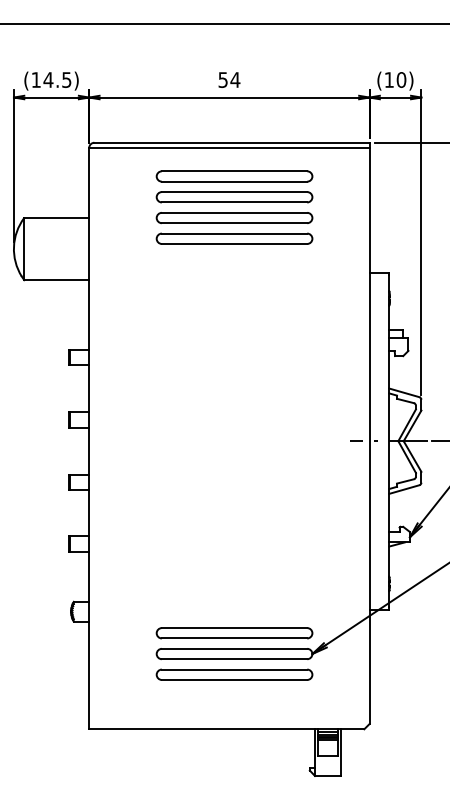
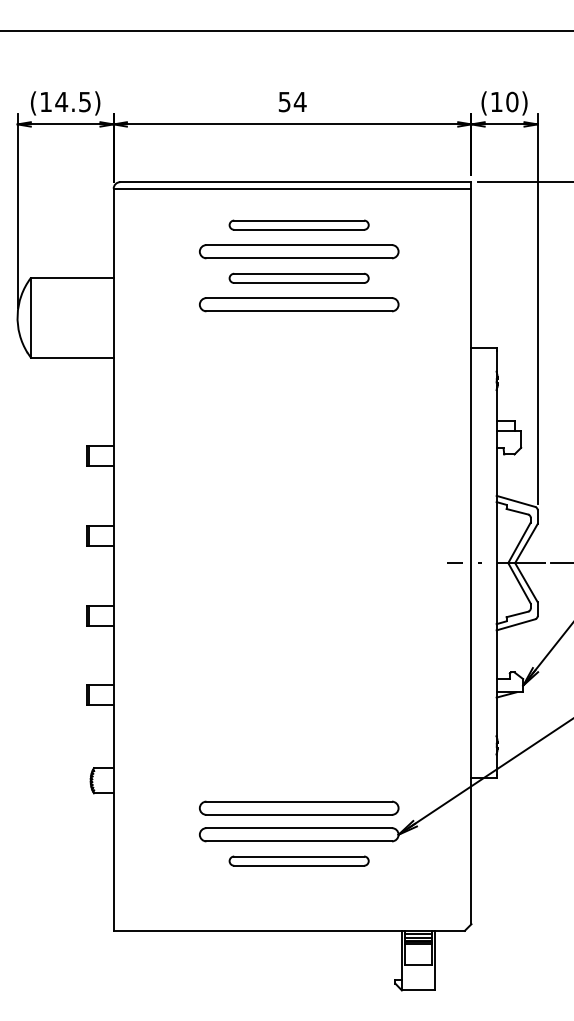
part: (234, 176) -> (299, 225), size x0.7
part: (234, 218) -> (299, 278), size x0.7
part: (234, 674) -> (299, 860), size x0.7

